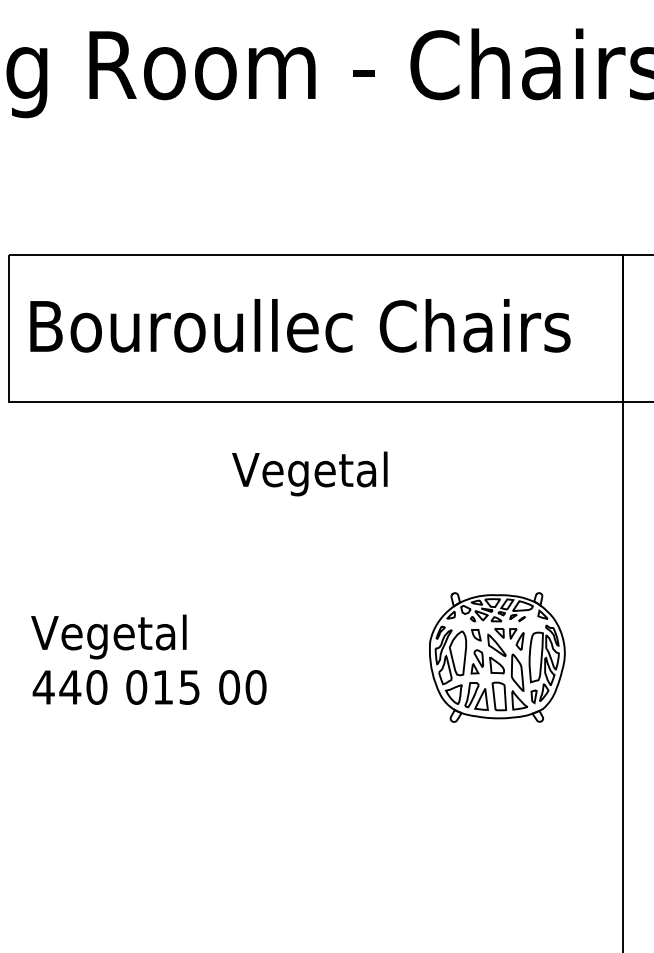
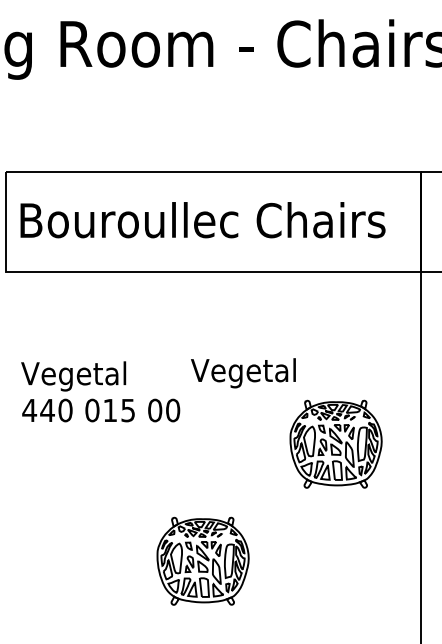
text: (309, 474) -> (243, 373), moved
text: (148, 659) -> (100, 391), moved
part: (299, 829) -> (202, 560), added

